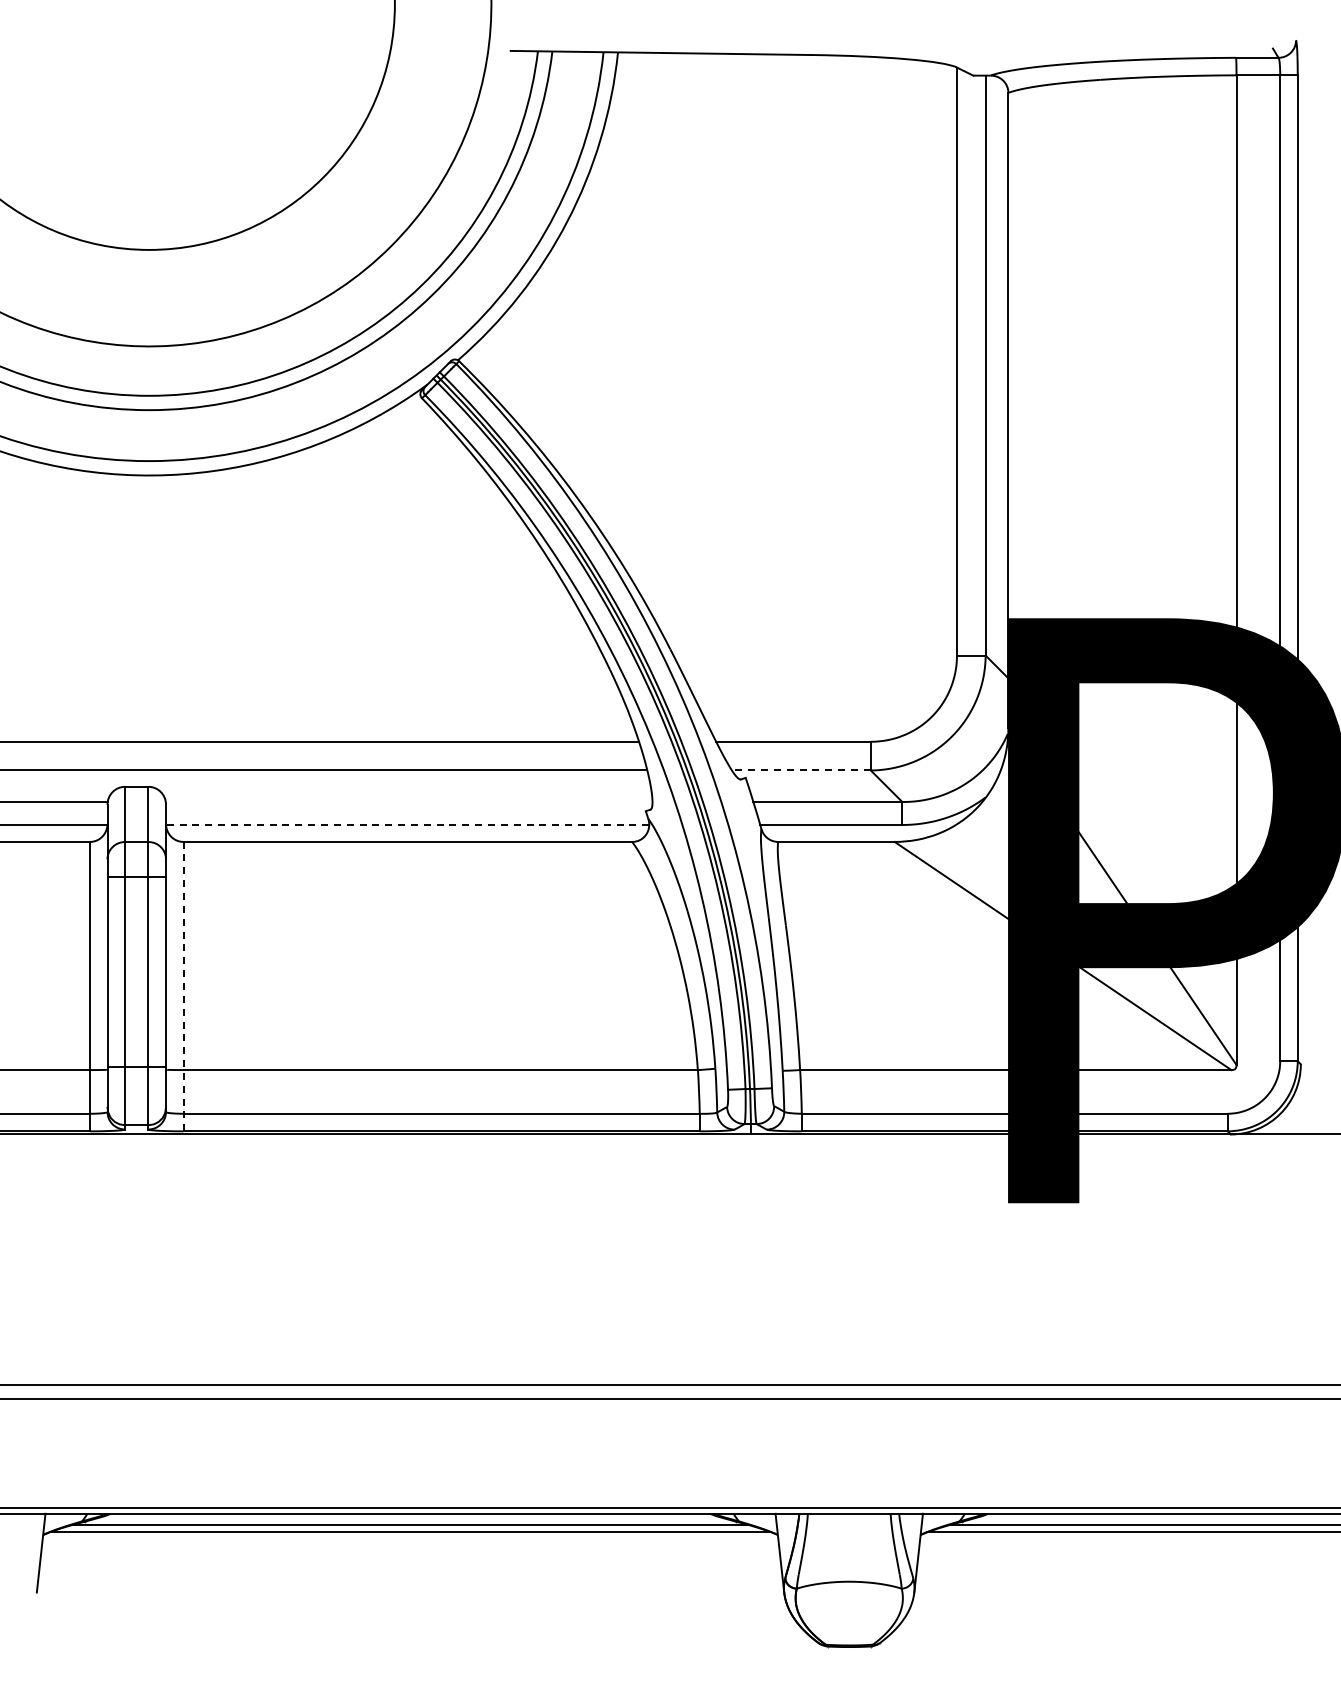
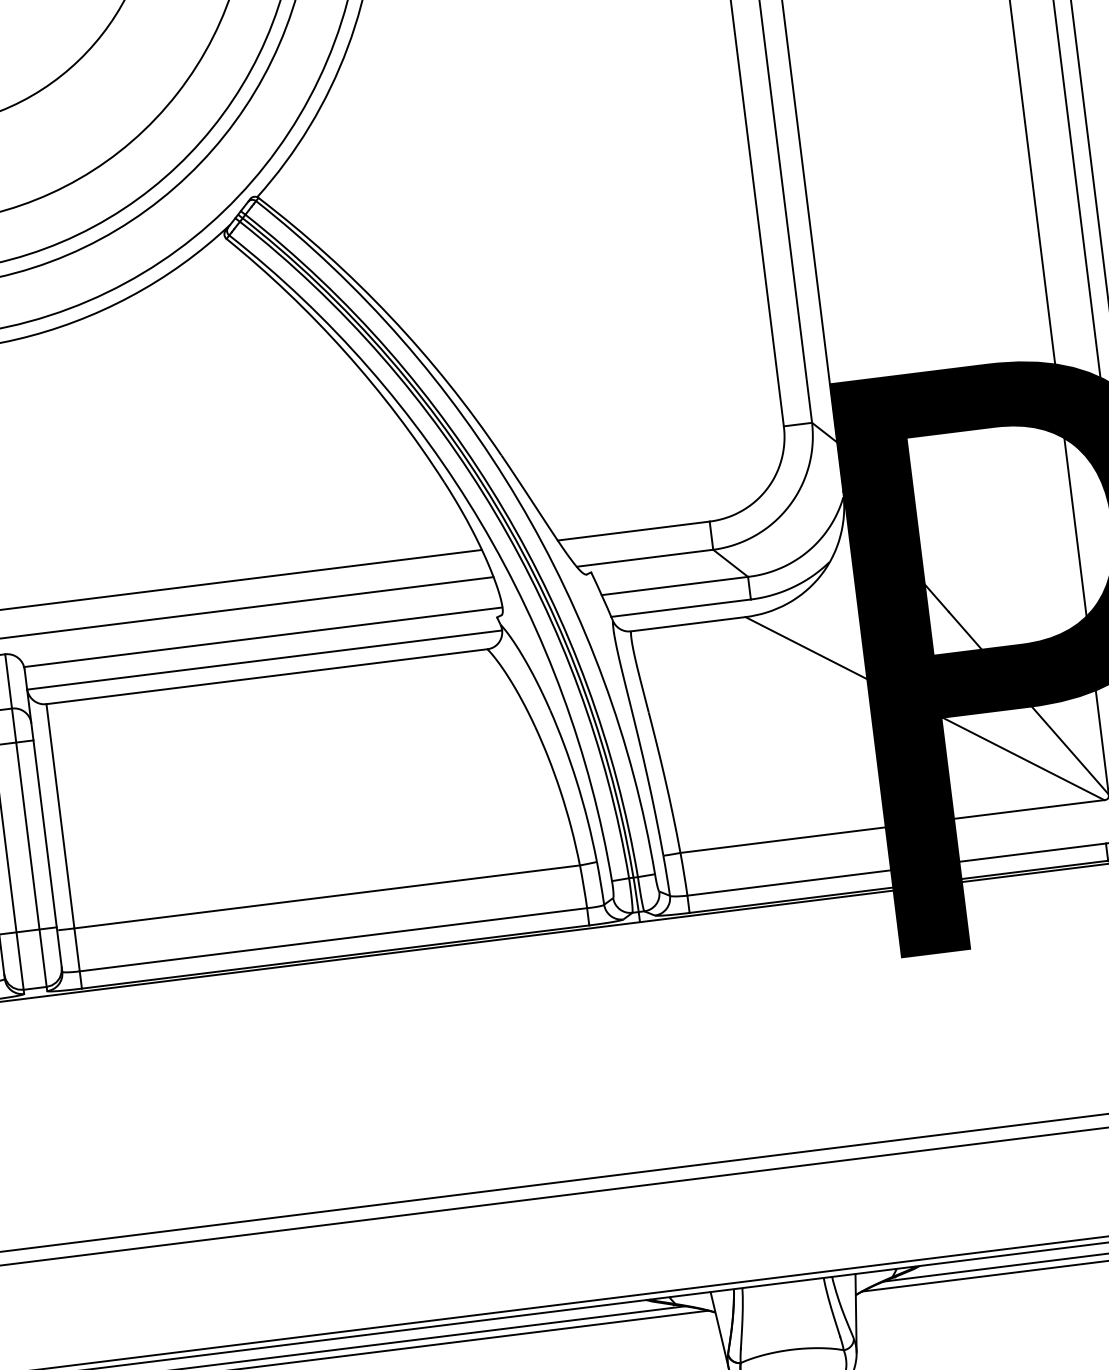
line: (800, 770) -> (644, 558), dashed -> solid
line: (408, 801) -> (262, 636), added
line: (407, 824) -> (264, 659), dashed -> solid
line: (183, 986) -> (64, 846), dashed -> solid

